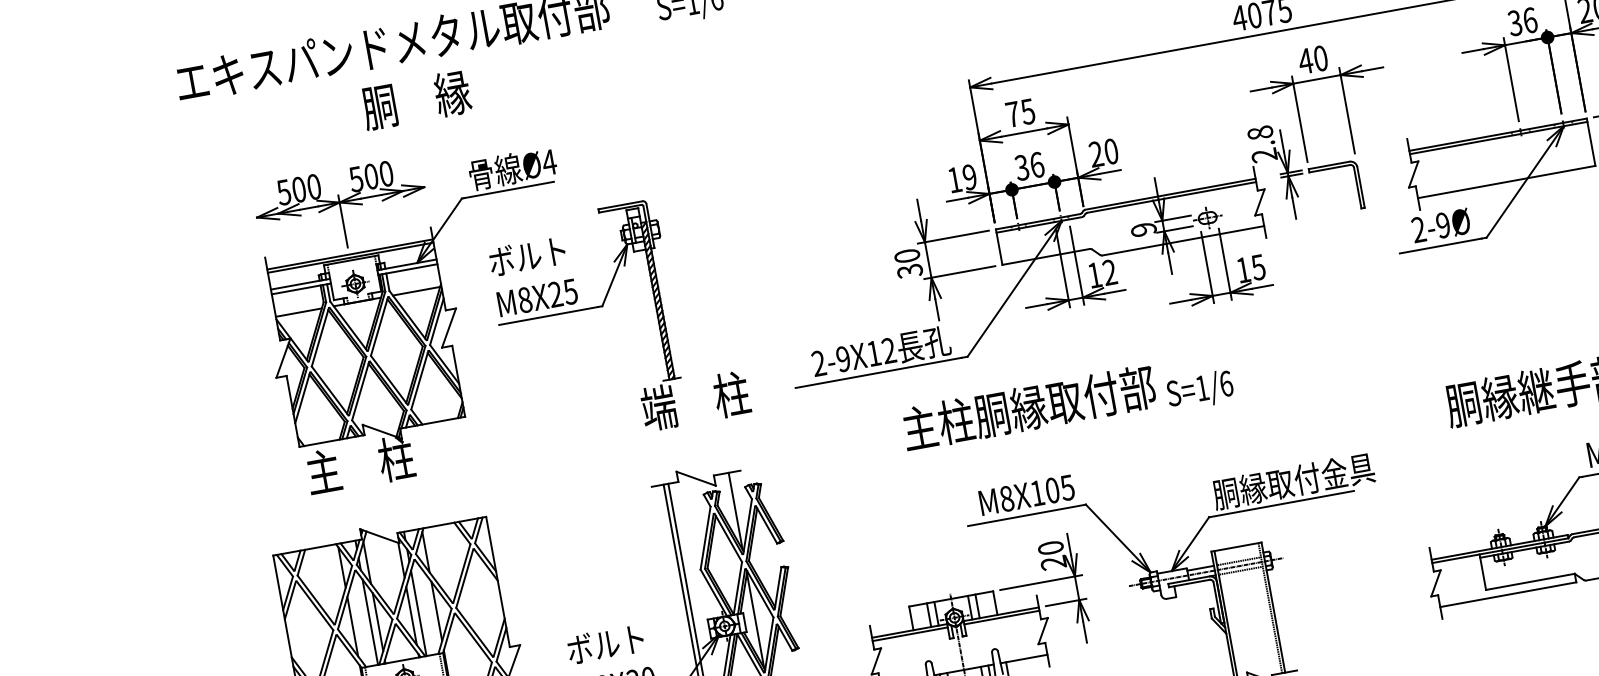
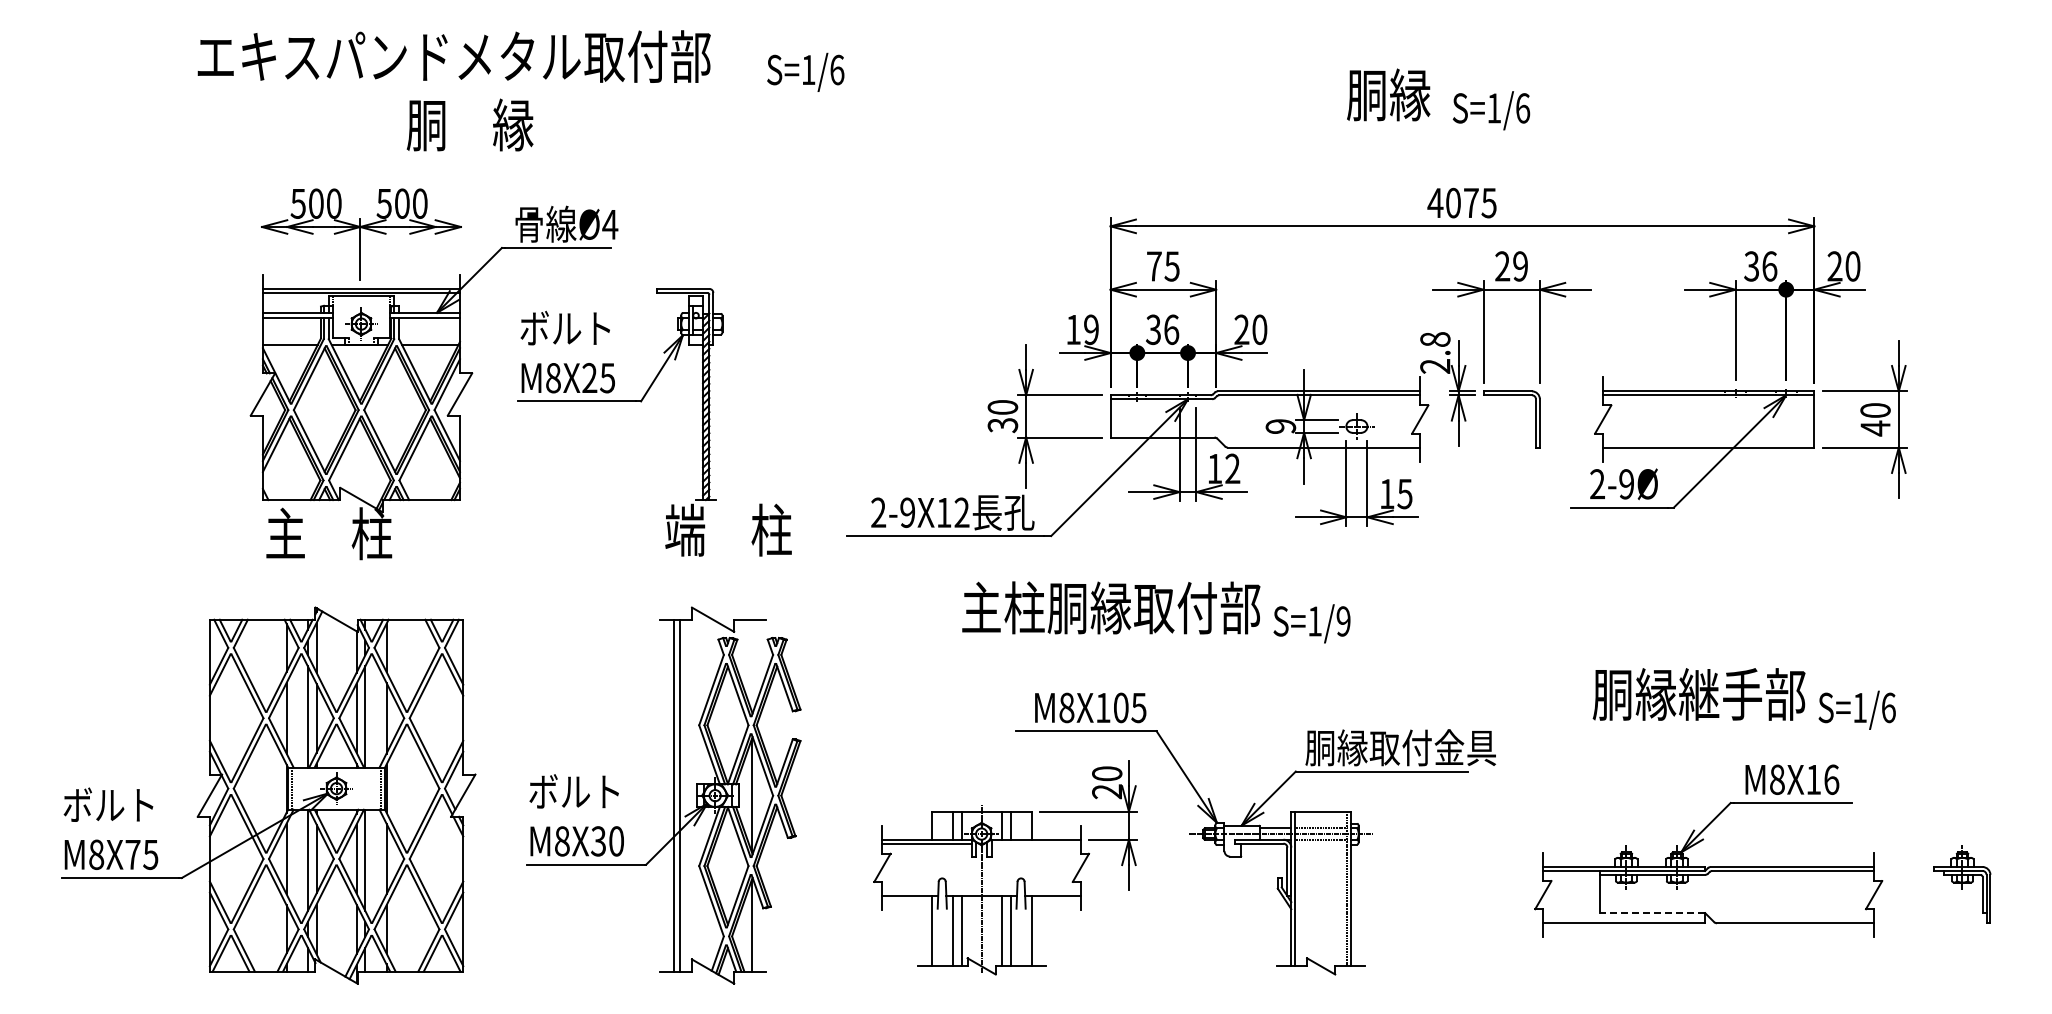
text: (1312, 60) -> (1510, 266), 40 -> 29
text: (1226, 383) -> (1343, 621), S=1/6 -> S=1/9
line: (735, 511) -> (751, 665), removed
line: (1530, 582) -> (1652, 913), solid -> dashed
line: (1001, 617) -> (1035, 843), removed

